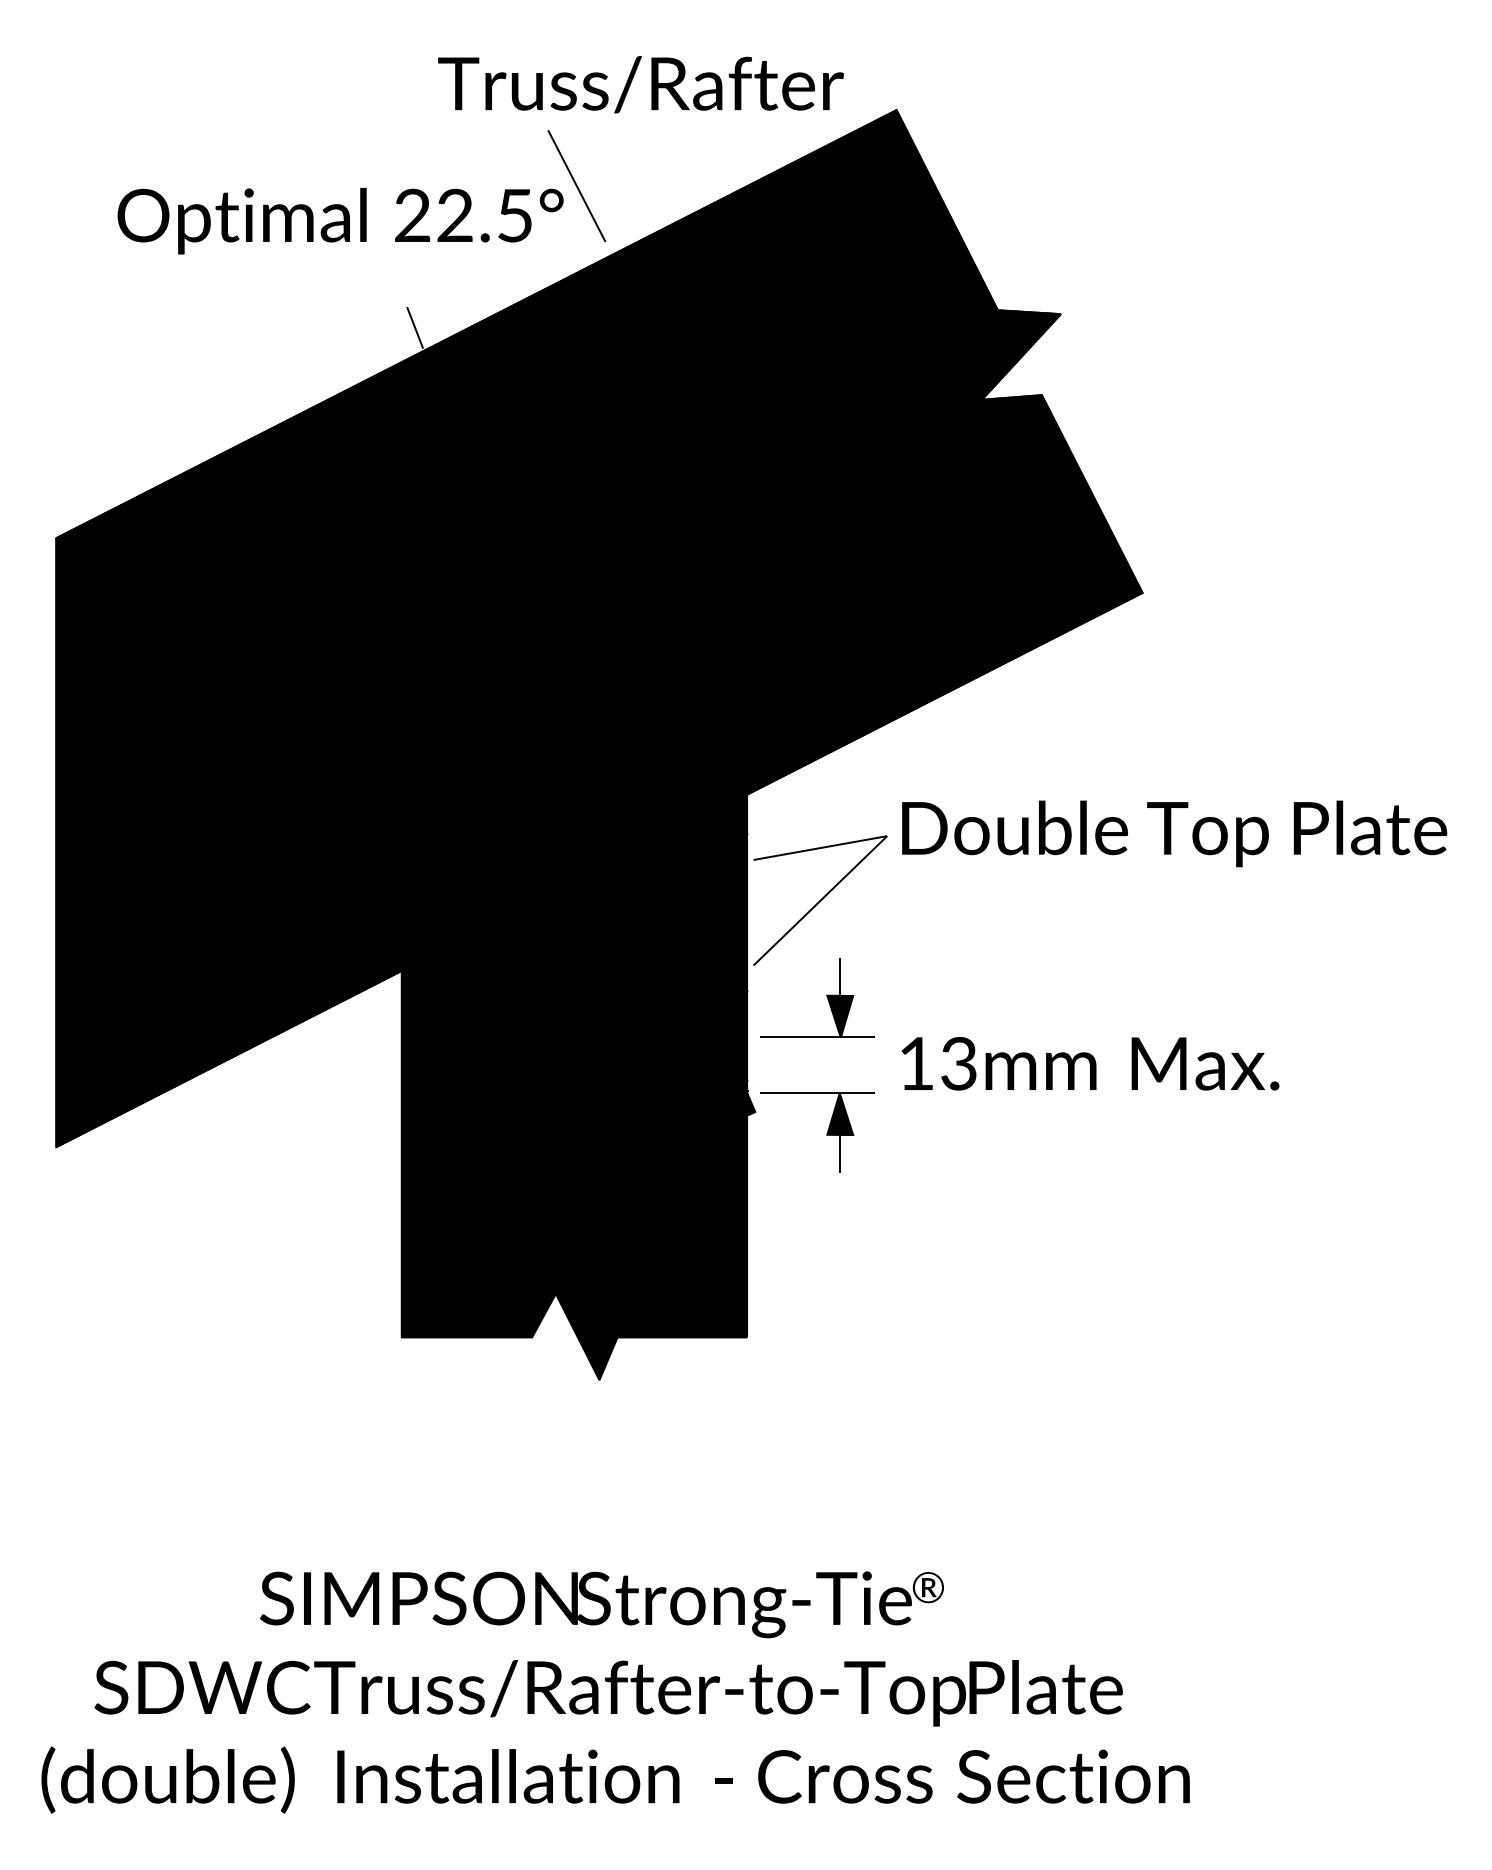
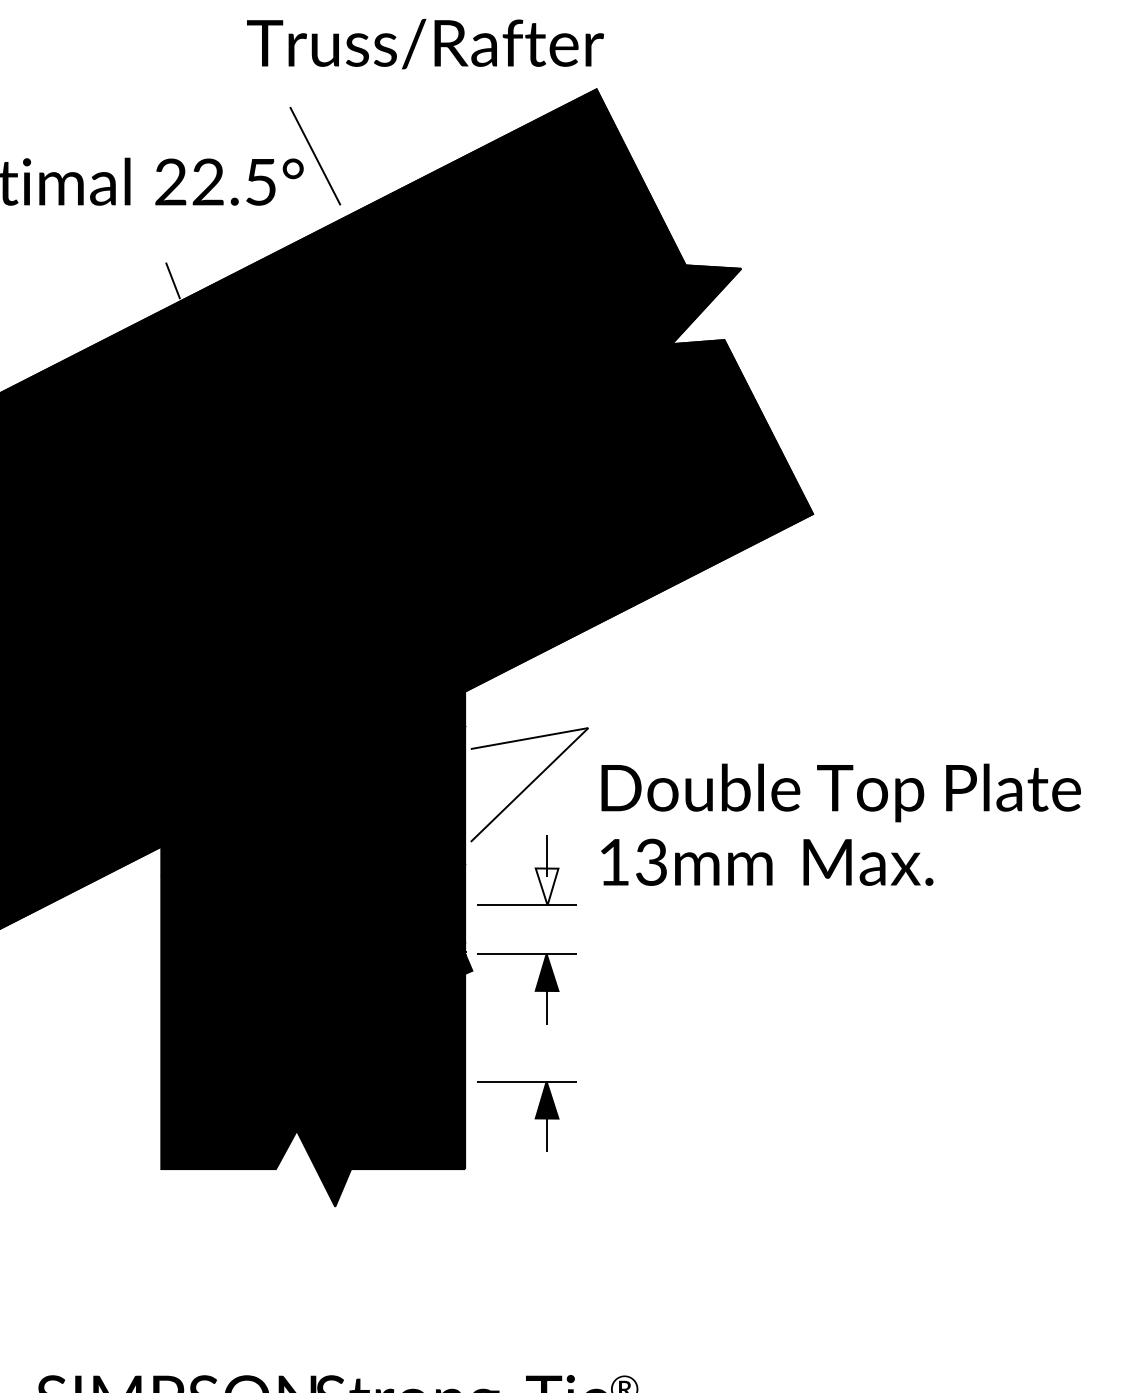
text: (640, 84) -> (425, 43), moved
text: (1174, 833) -> (841, 792), moved
fill: (840, 1016) -> (547, 886), removed
text: (1090, 1063) -> (767, 862), moved
part: (826, 1278) -> (534, 1117), added

